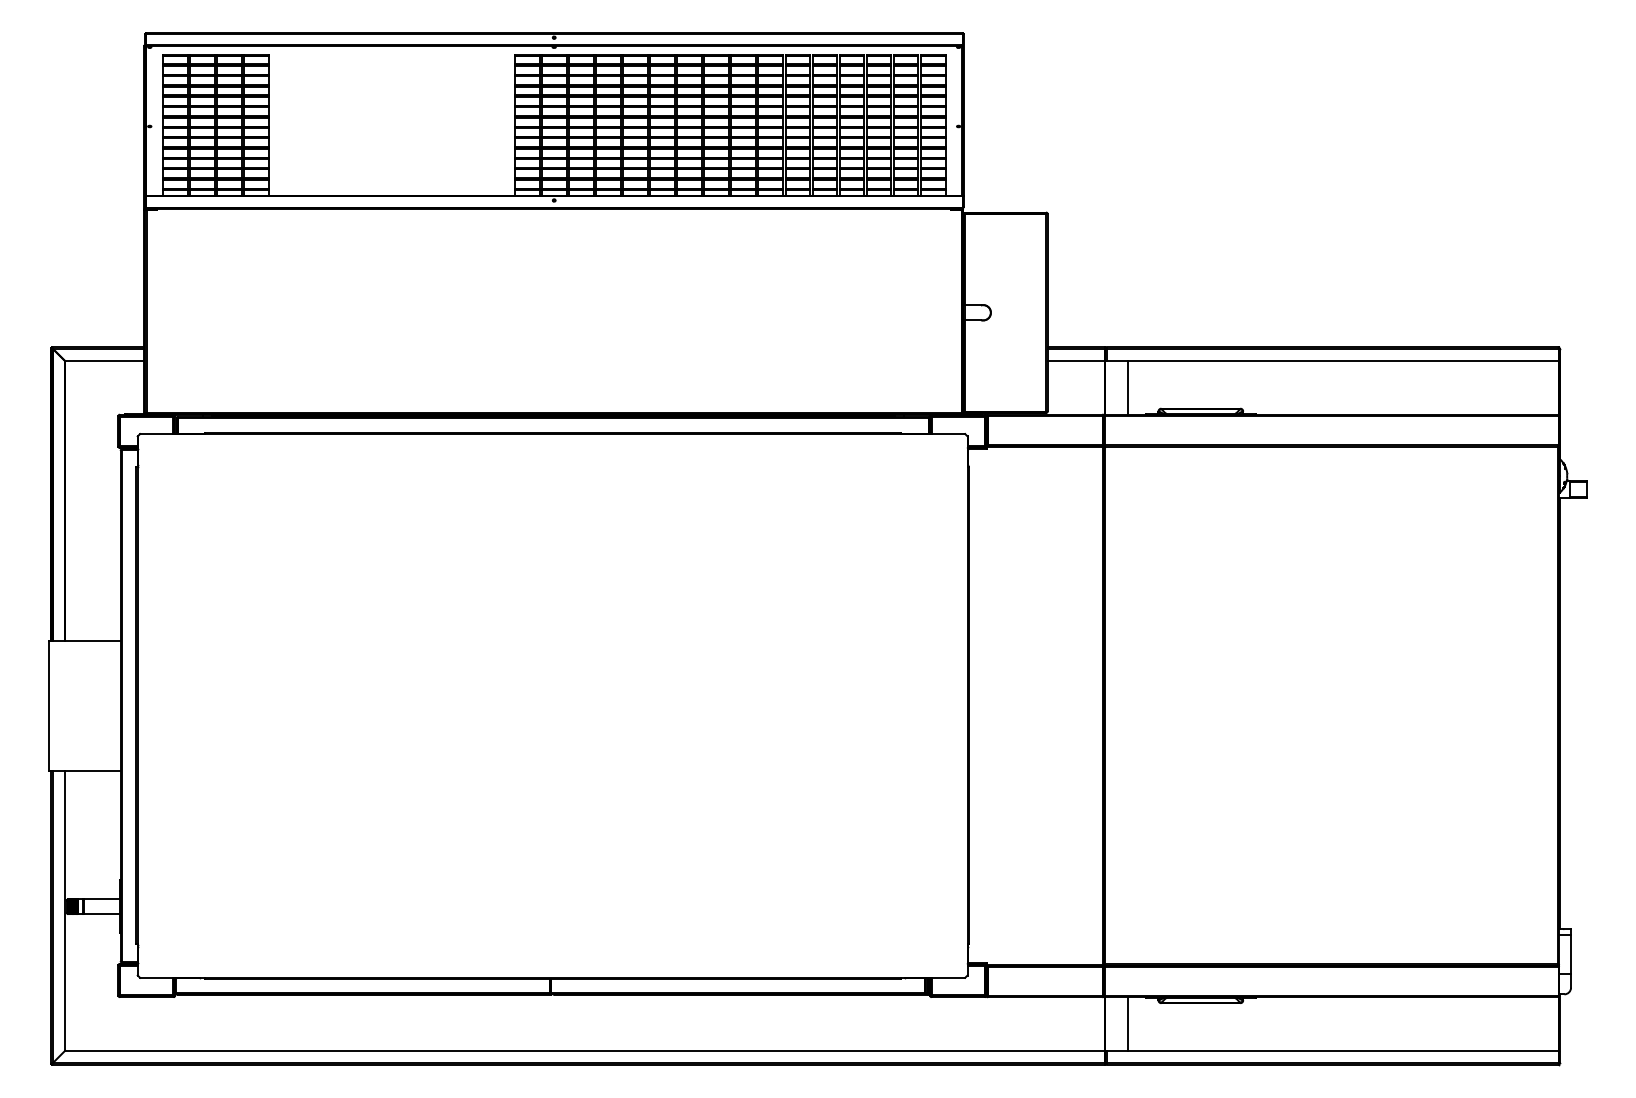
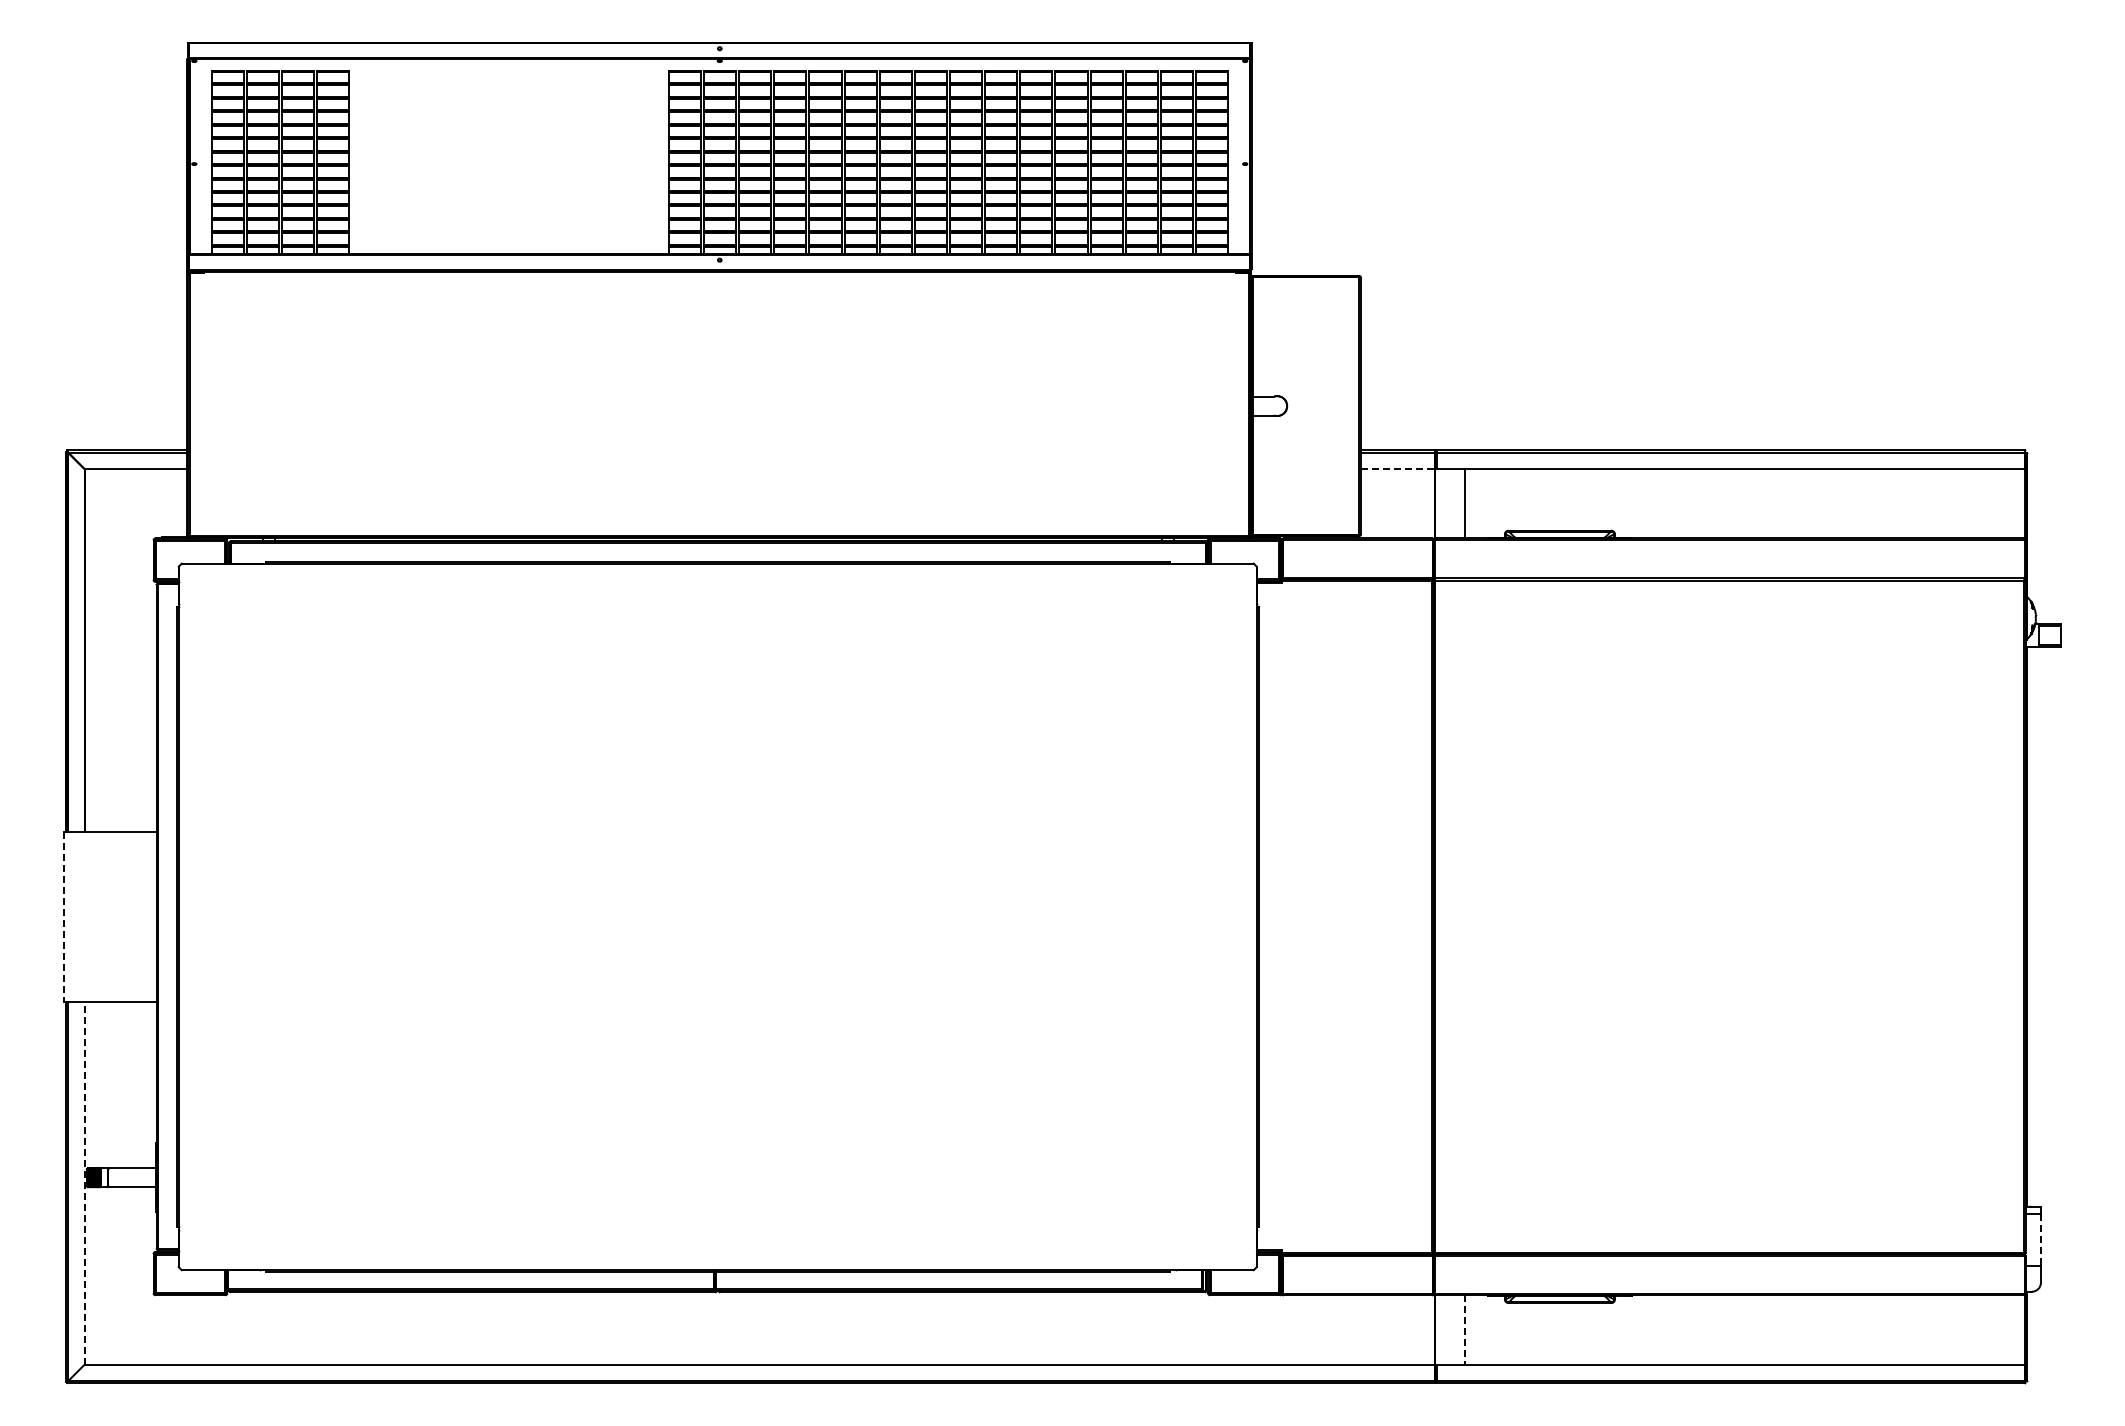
line: (1075, 361) -> (1397, 469), solid -> dashed
line: (49, 705) -> (63, 916), solid -> dashed
line: (65, 911) -> (84, 1183), solid -> dashed
line: (1570, 954) -> (2040, 1239), solid -> dashed
line: (1127, 1023) -> (1464, 1329), solid -> dashed

